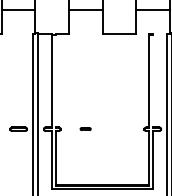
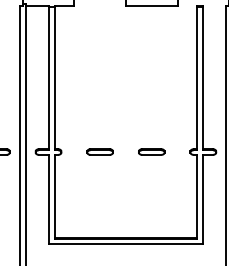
line: (56, 81) -> (55, 78), added
line: (152, 81) -> (202, 78), added
part: (85, 128) -> (99, 150), size x1.67
part: (119, 128) -> (152, 150), added

